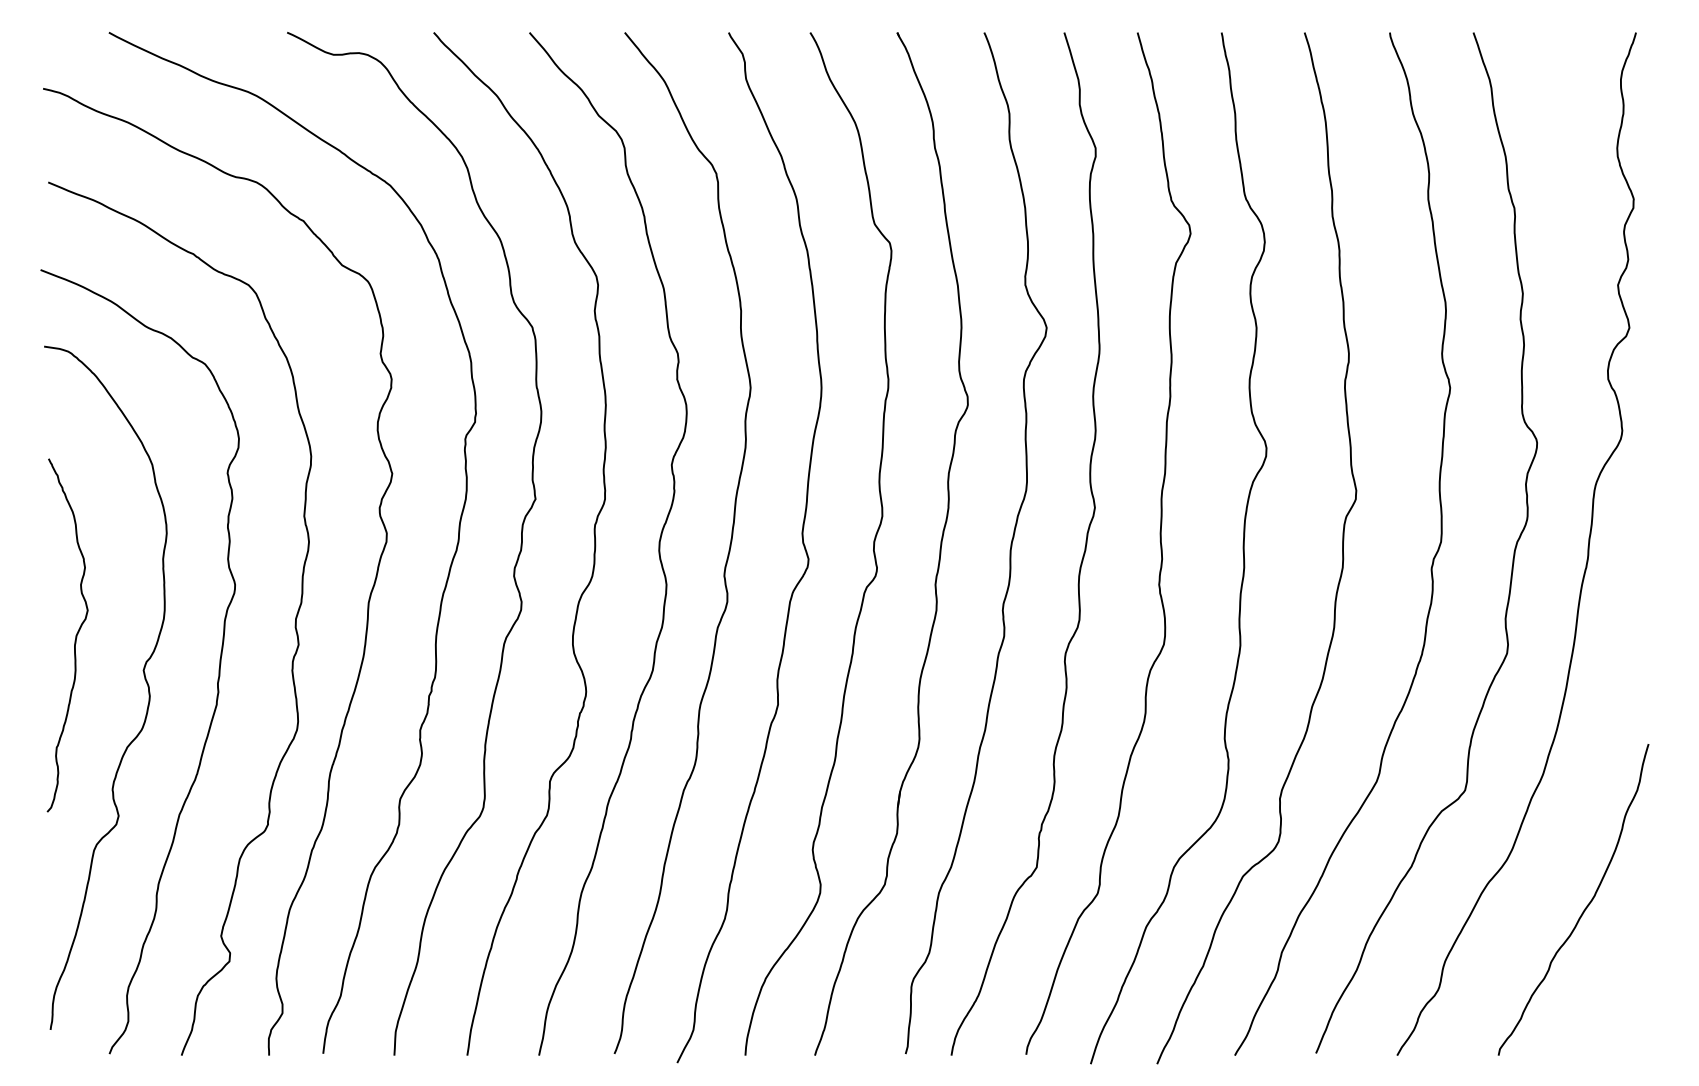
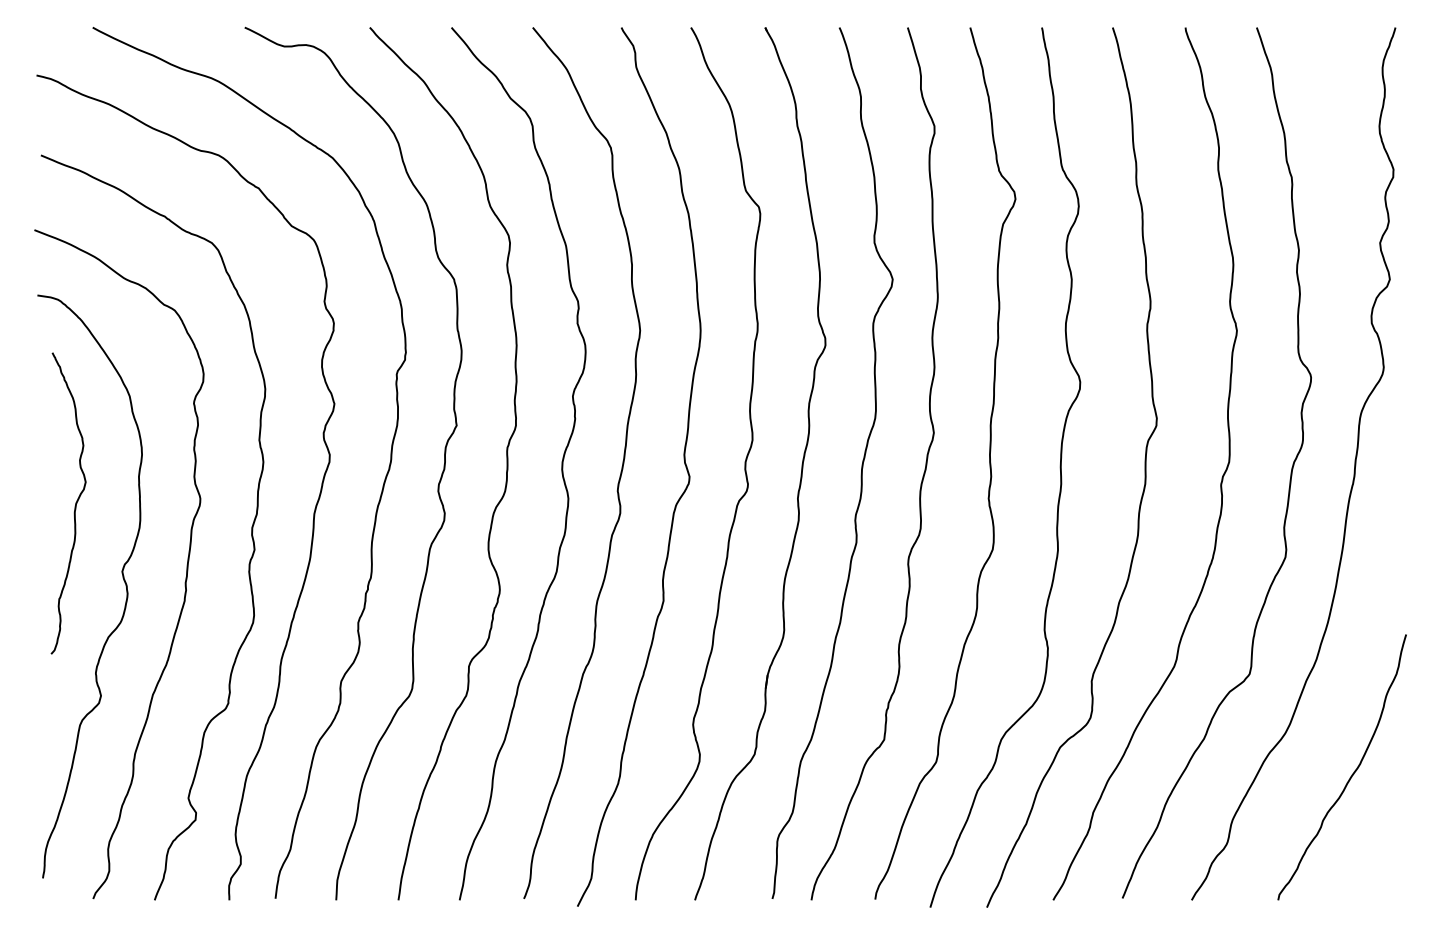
curve: (75, 635) -> (75, 503), moved

